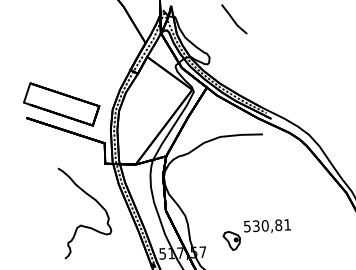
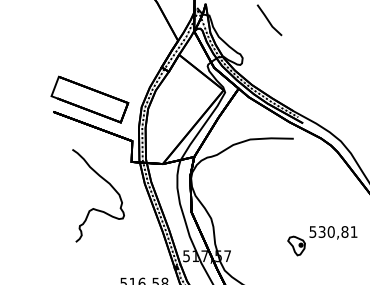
curve: (82, 225) -> (95, 208), moved
part: (257, 235) -> (322, 241), moved

